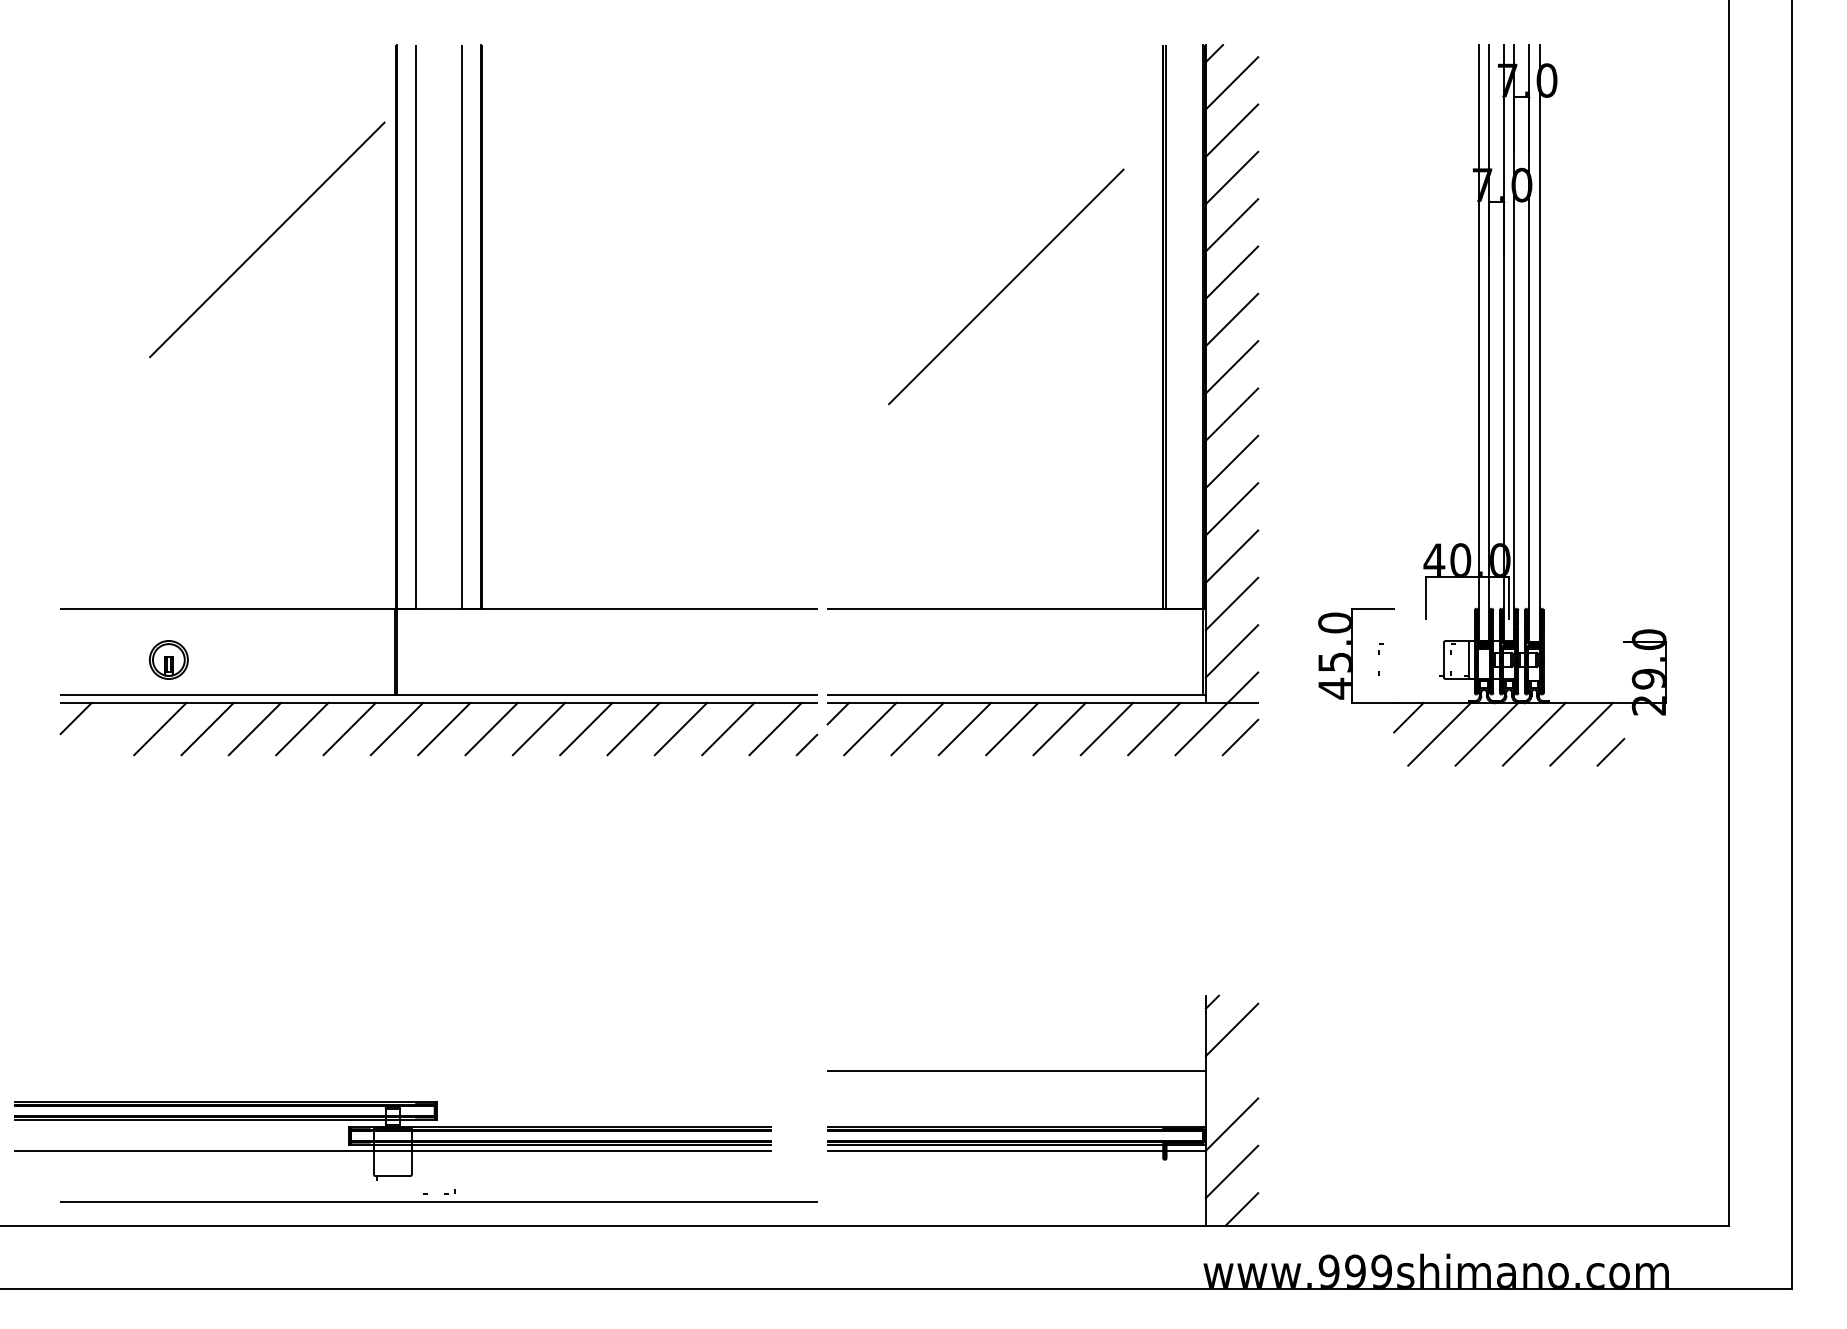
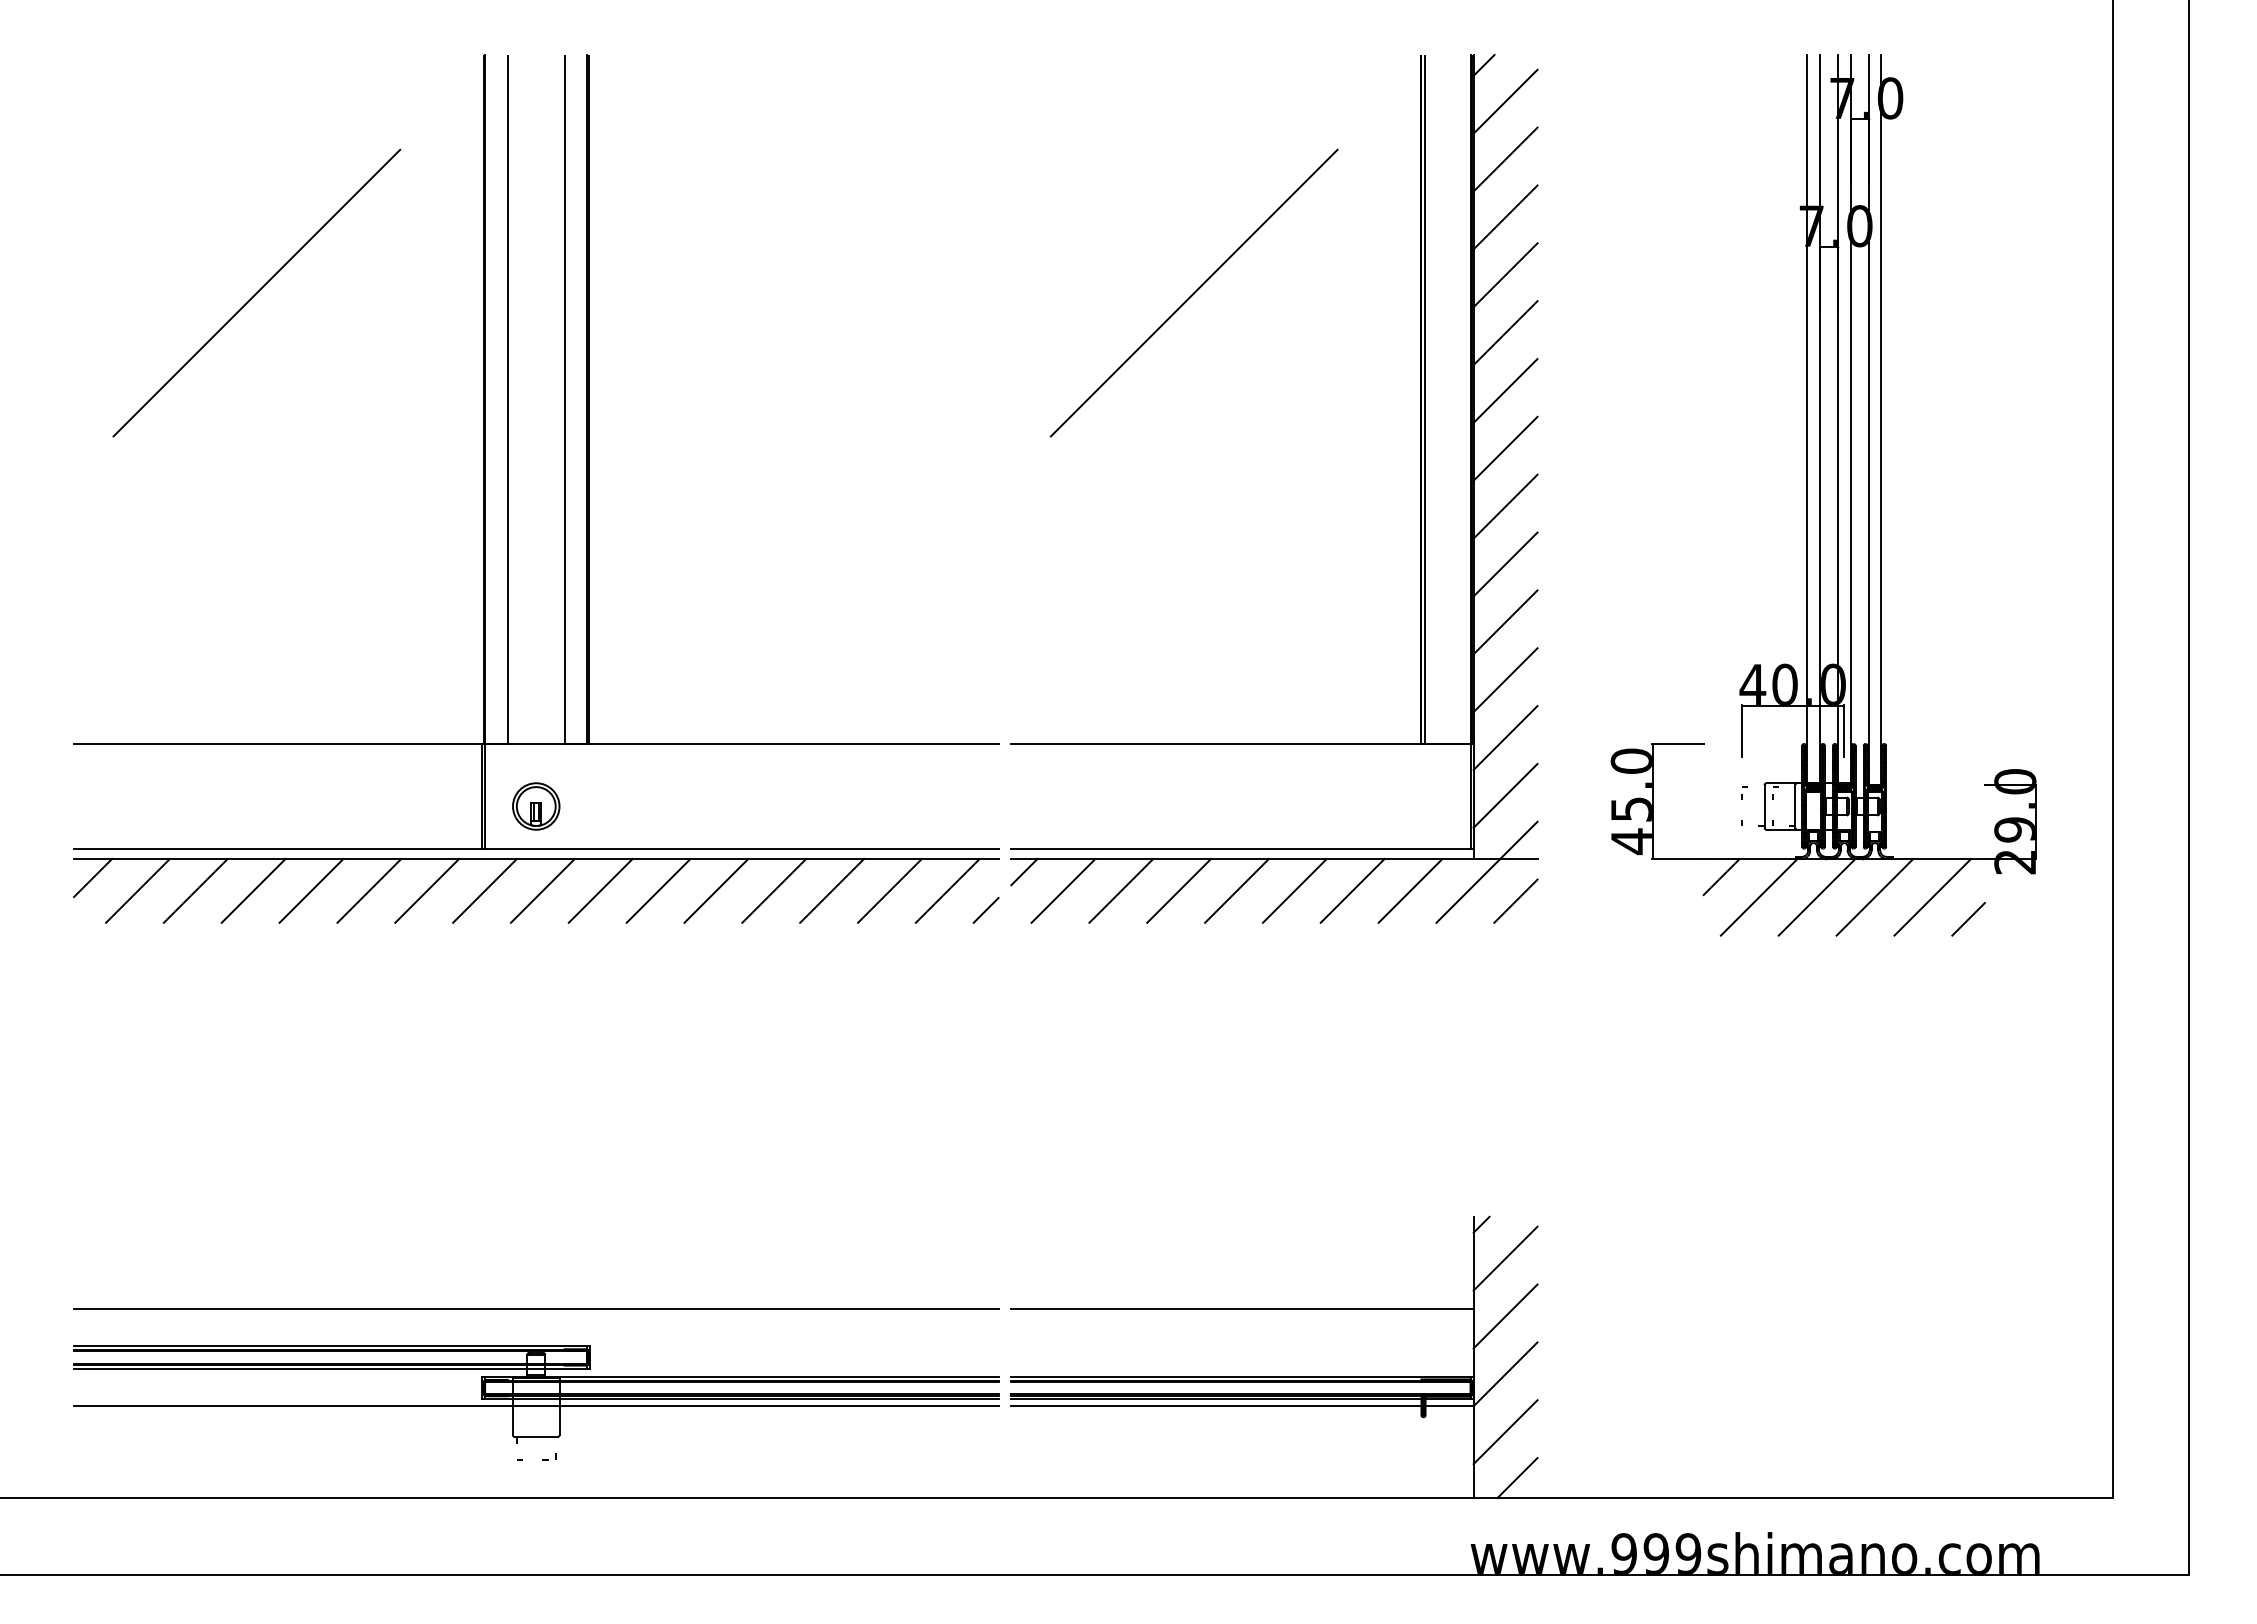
line: (267, 239) -> (257, 292), moved
line: (1006, 286) -> (1194, 292), moved
part: (168, 659) -> (535, 805), moved
part: (1380, 659) -> (1744, 805), moved
line: (112, 728) -> (137, 890), added
line: (1231, 1077) -> (1504, 1316), added
part: (392, 1140) -> (535, 1393), moved
line: (438, 1201) -> (535, 1308), moved

